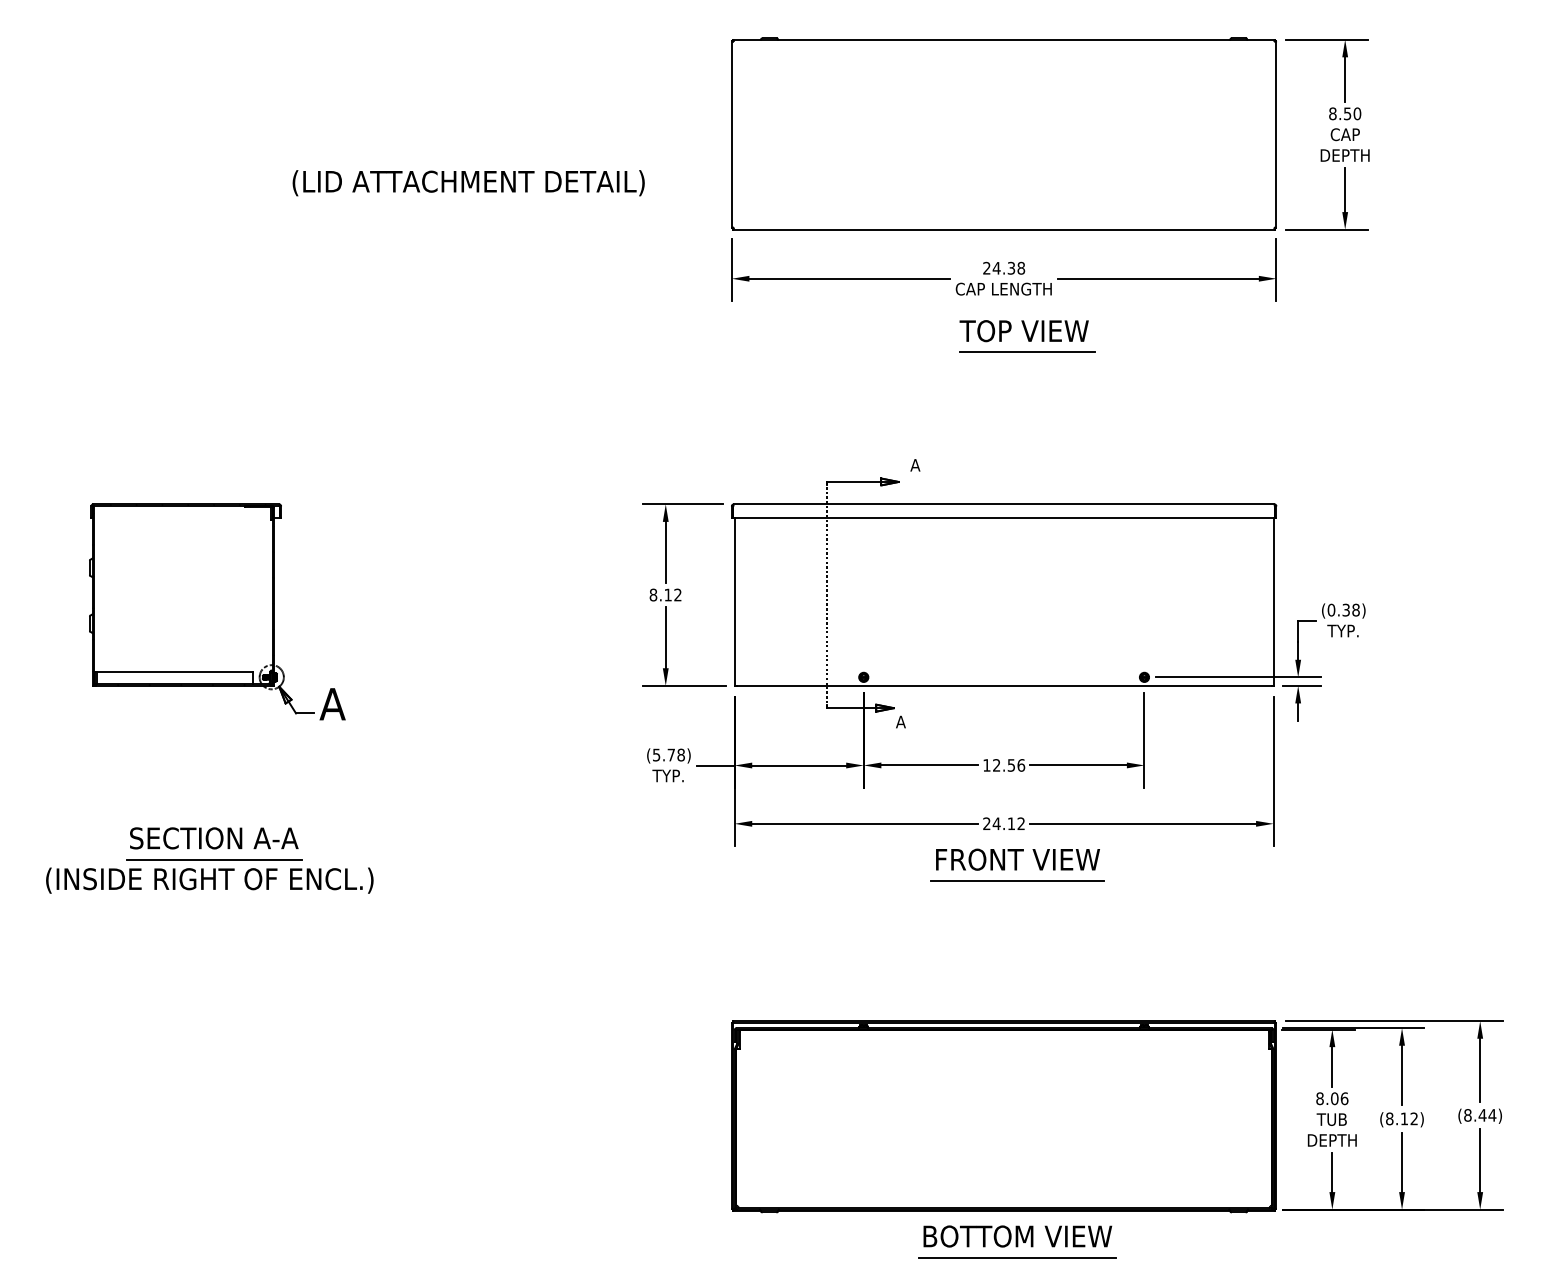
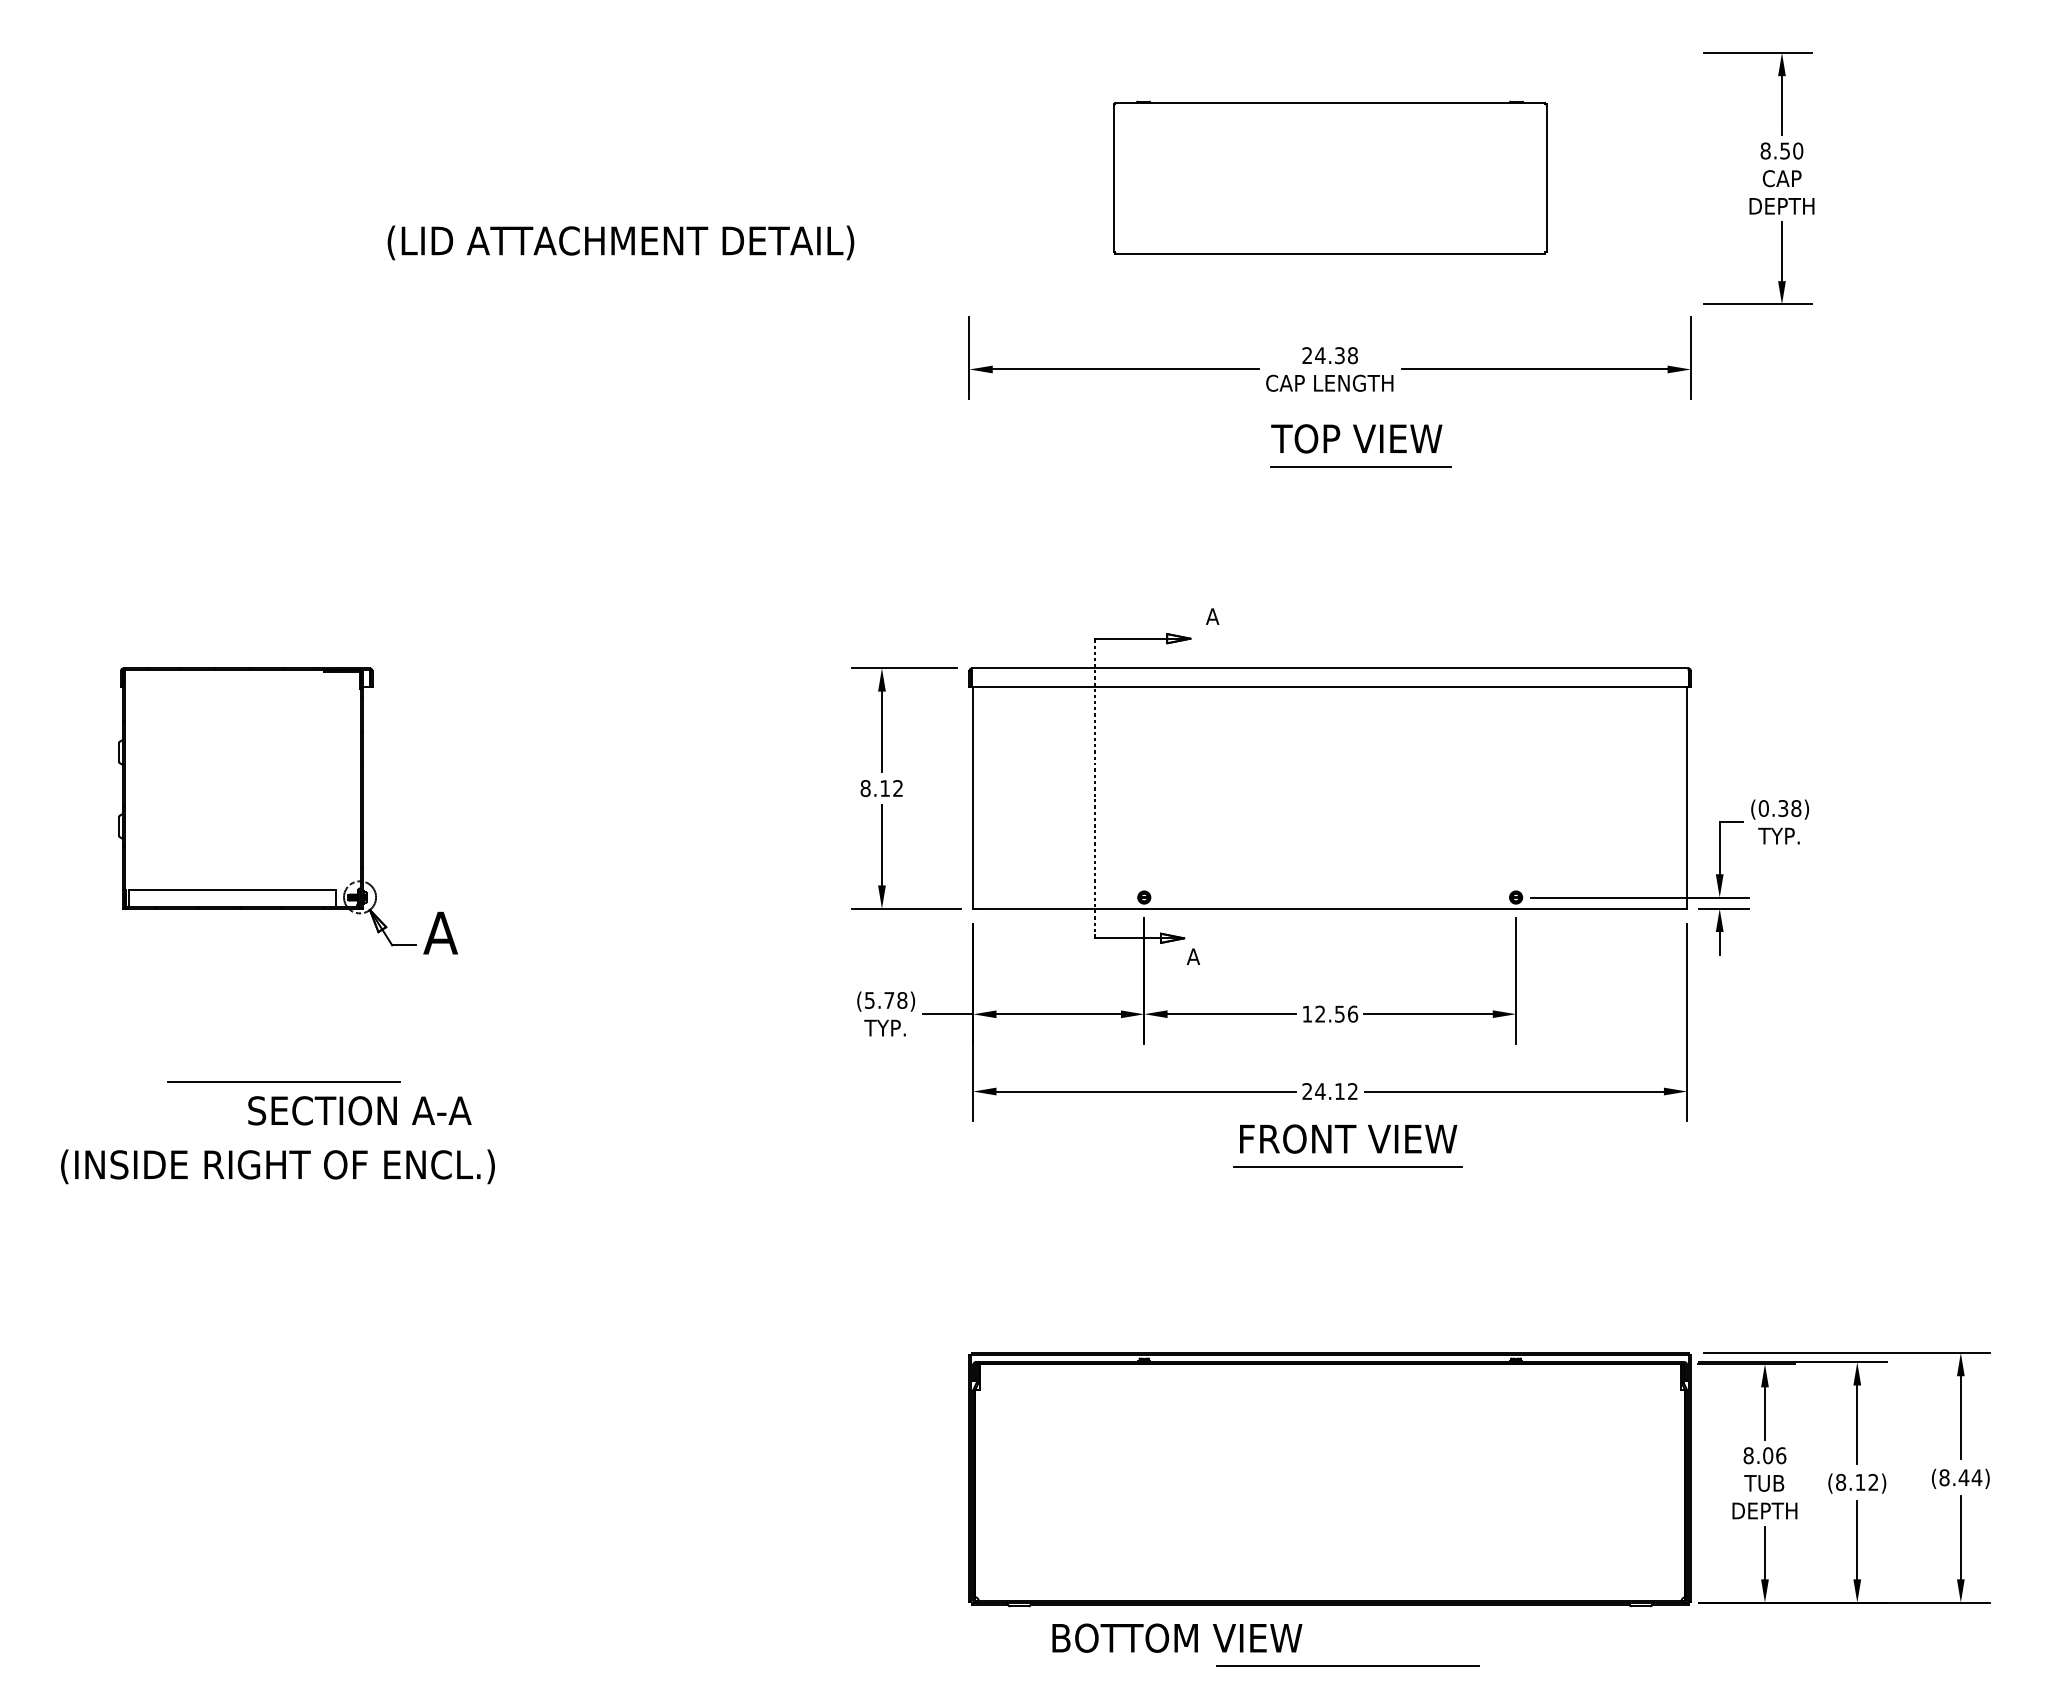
part: (1003, 133) -> (1329, 177), size x0.6
text: (213, 838) -> (359, 1110), moved
line: (213, 859) -> (283, 1081), moved
text: (1017, 1235) -> (1177, 1637), moved

